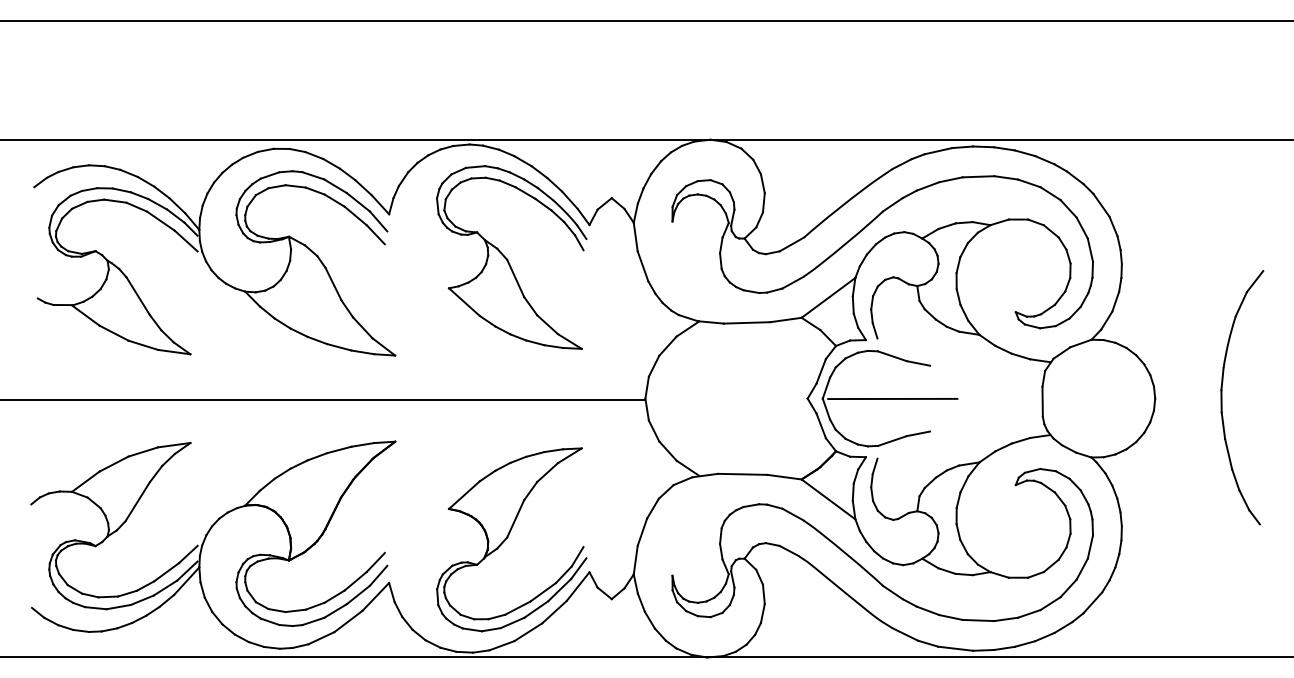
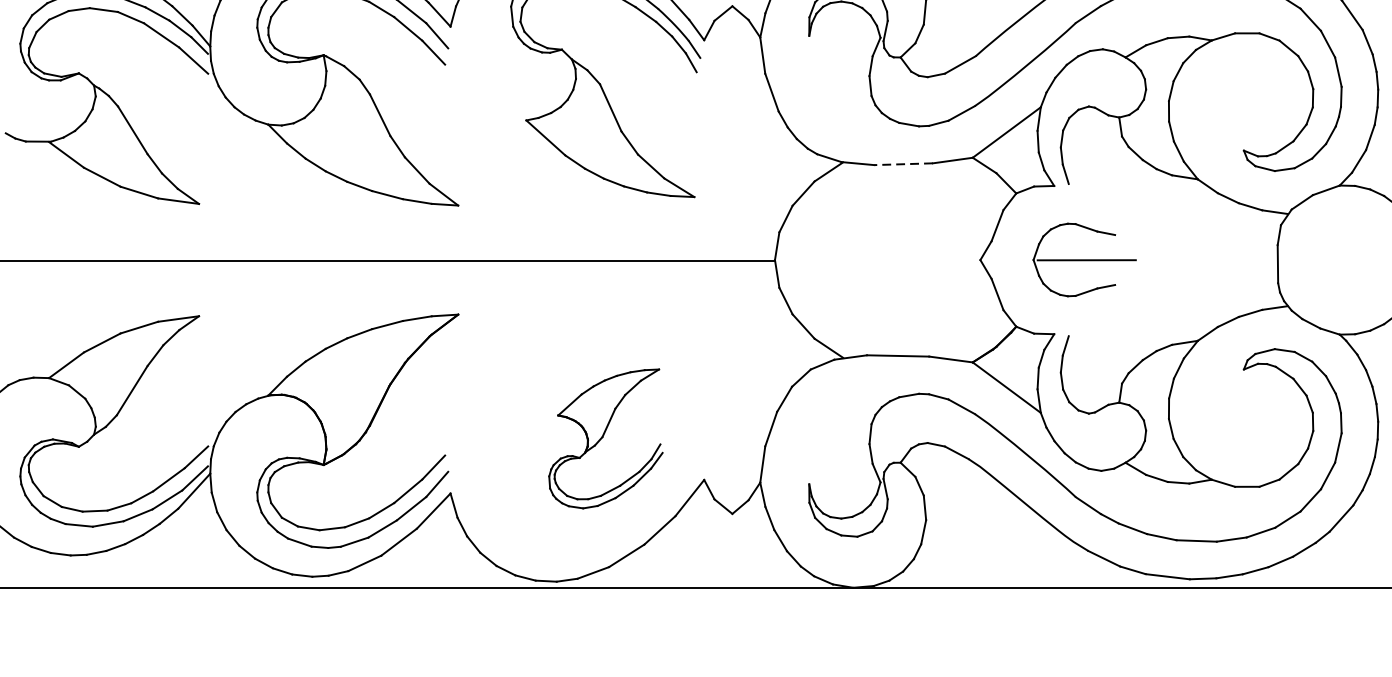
line: (746, 322) -> (902, 163), solid -> dashed
part: (889, 398) -> (1084, 259), size x0.6
part: (511, 539) -> (605, 438), size x0.6

